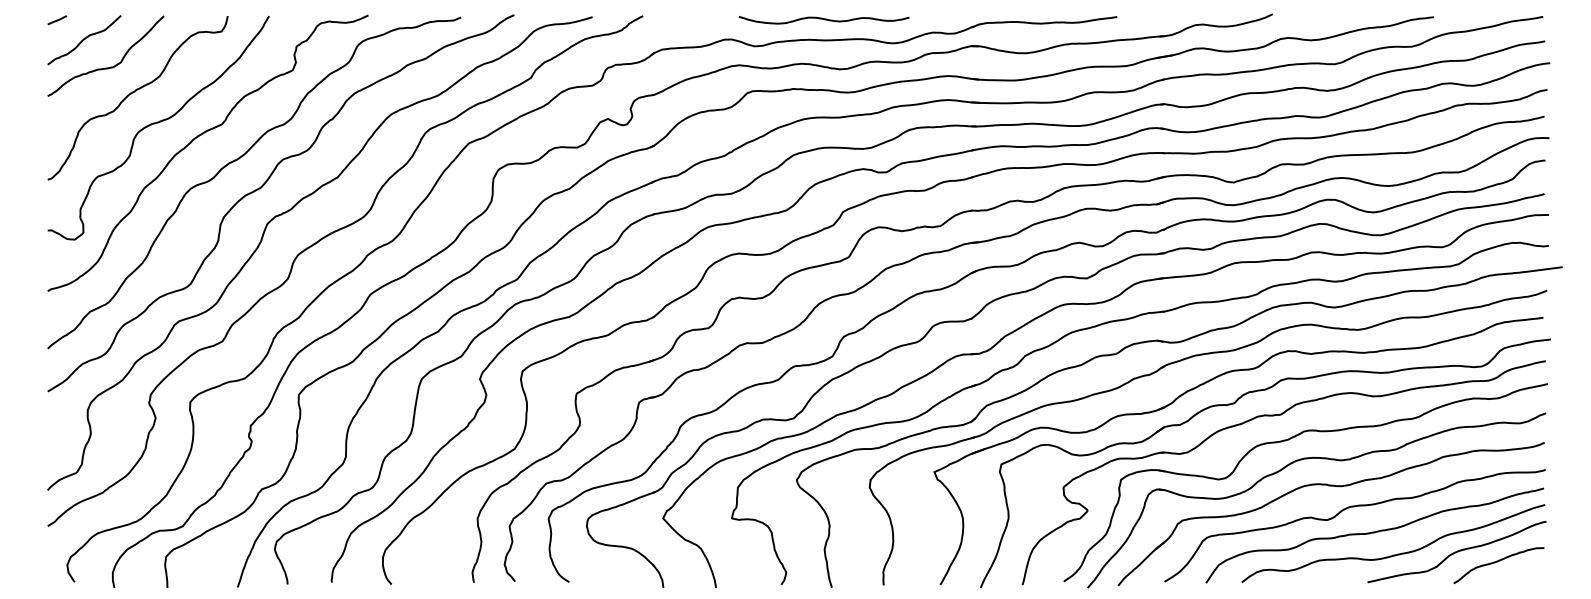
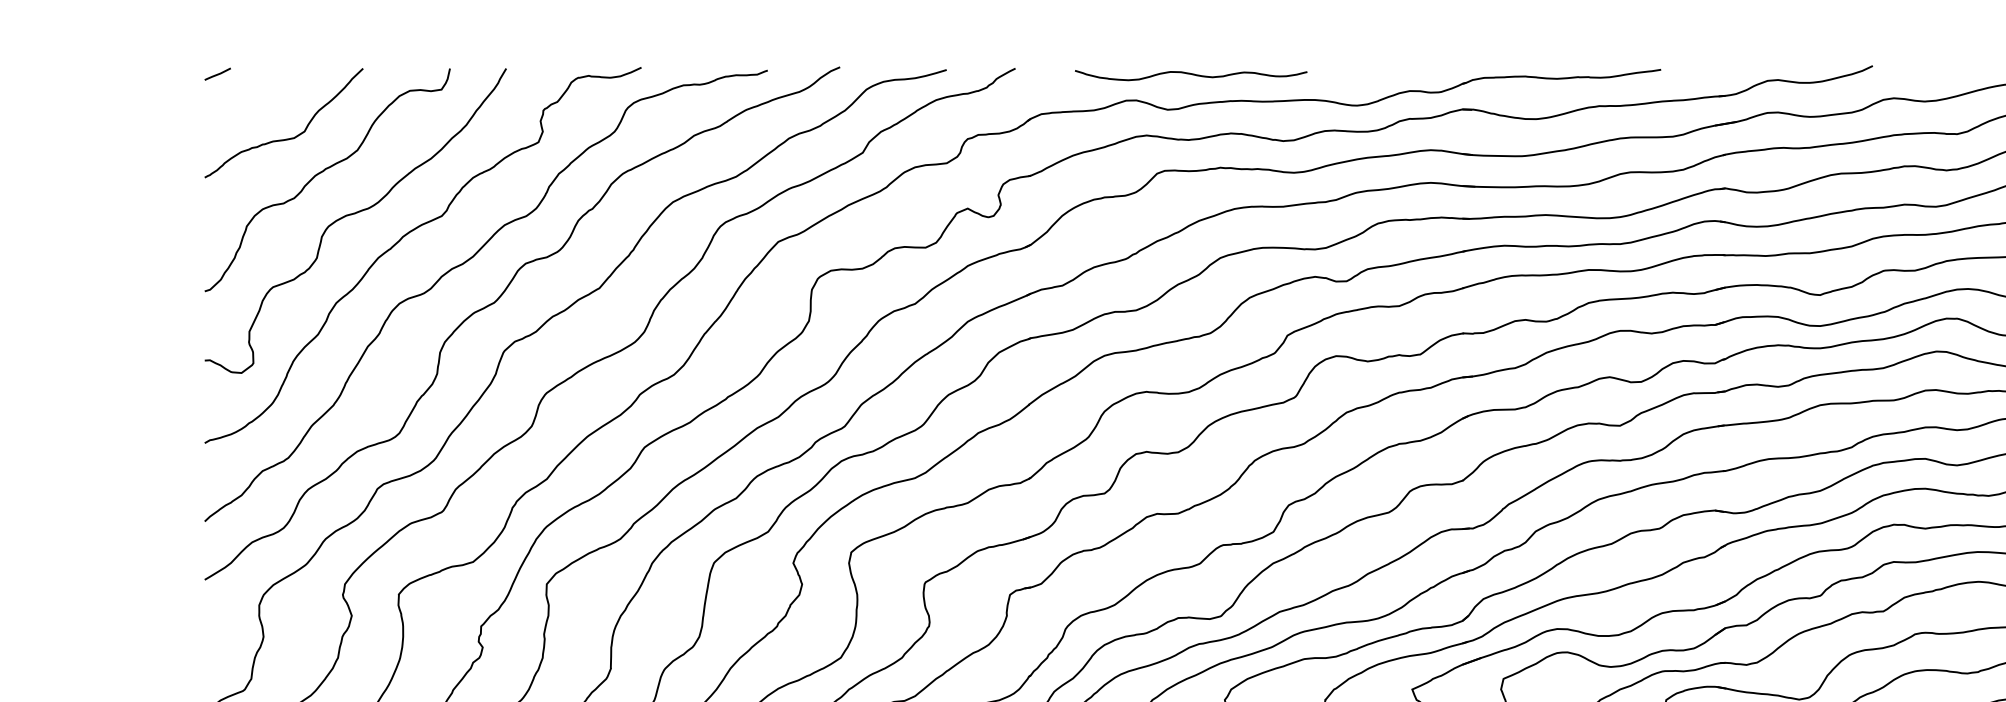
curve: (823, 19) -> (1190, 74), moved
curve: (84, 40) -> (254, 101), removed

